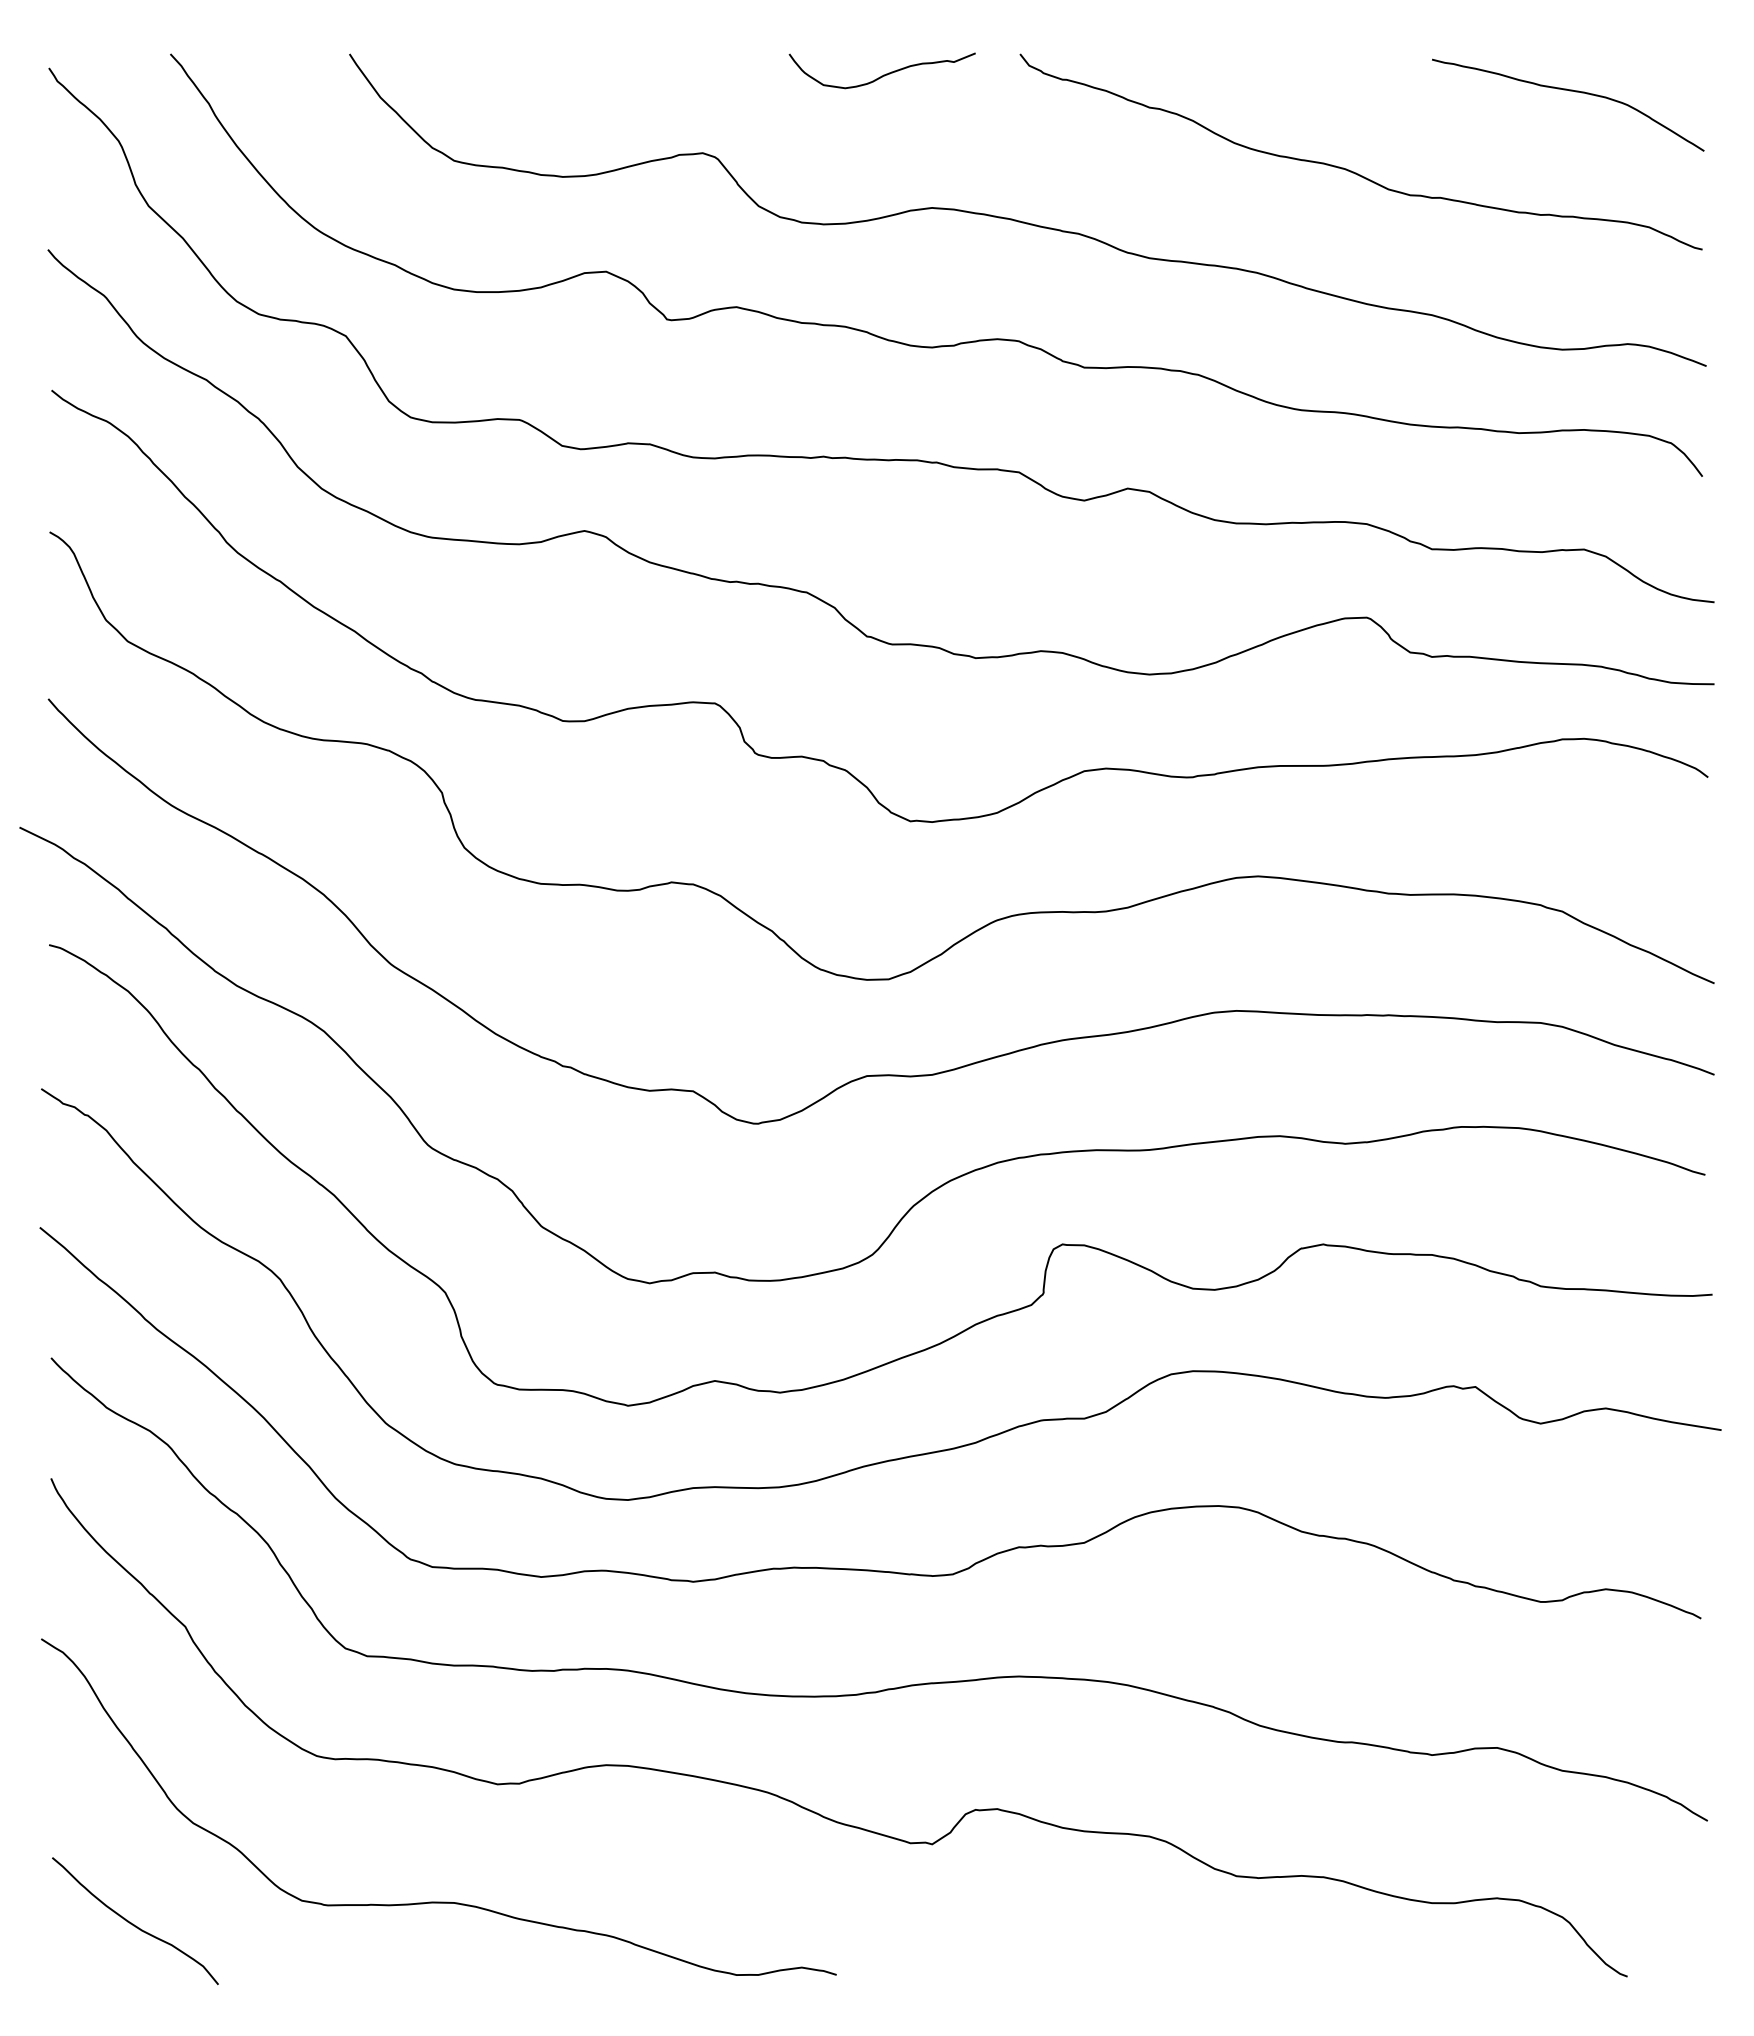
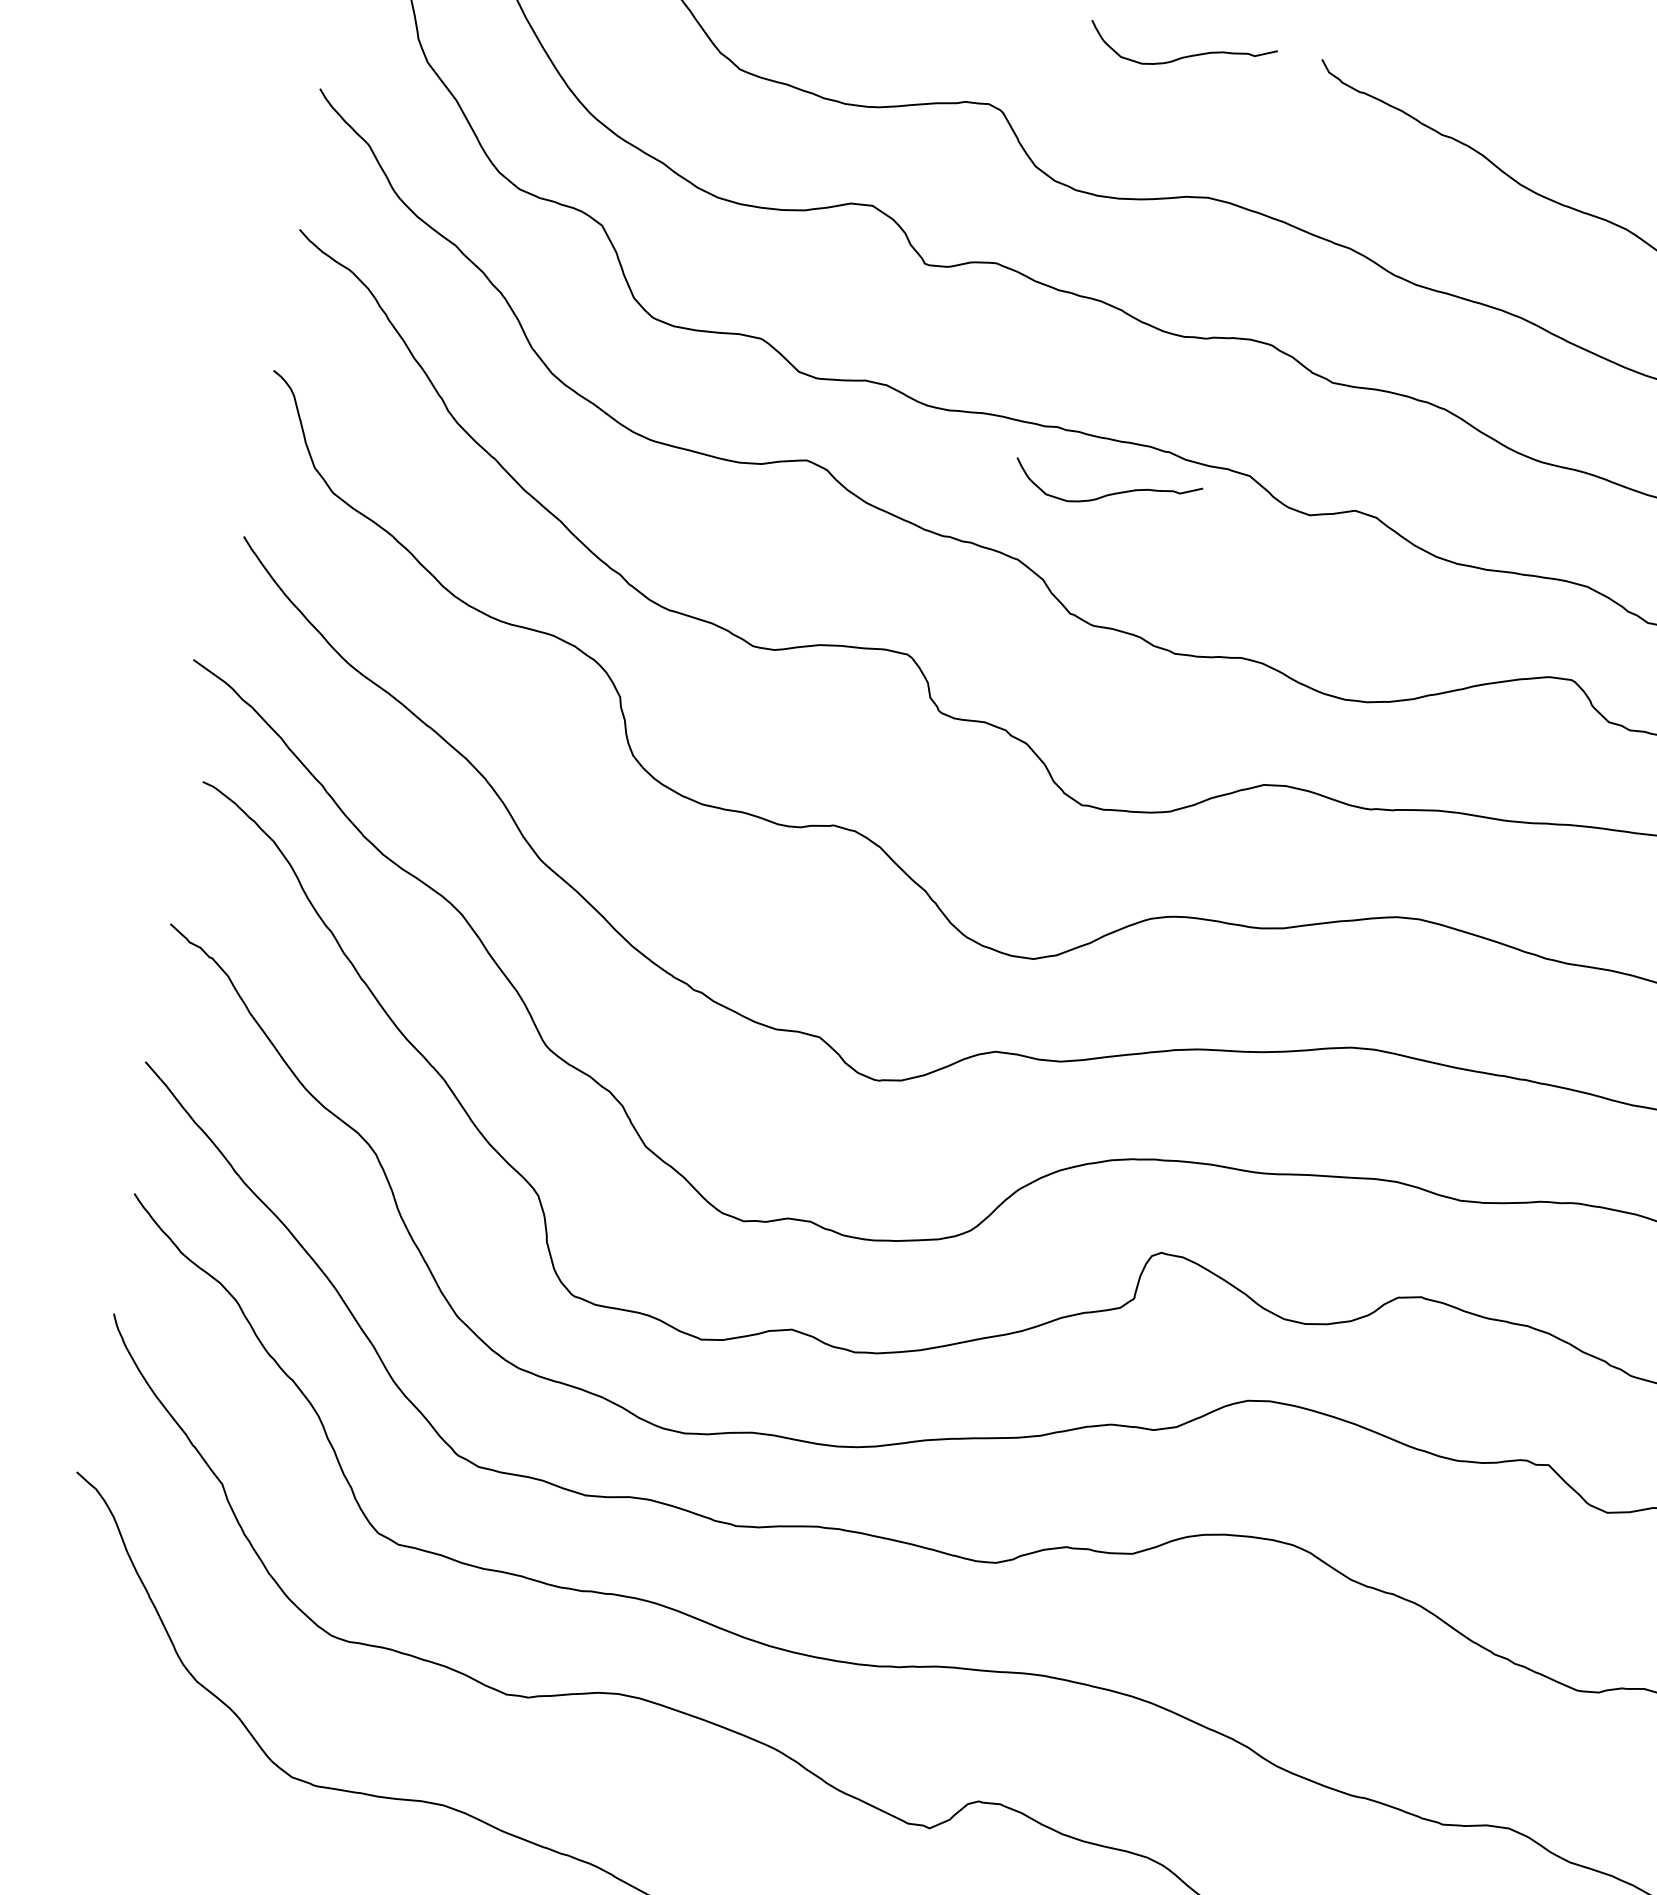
curve: (883, 513) -> (1107, 493), added
curve: (133, 1923) -> (120, 1771), removed

